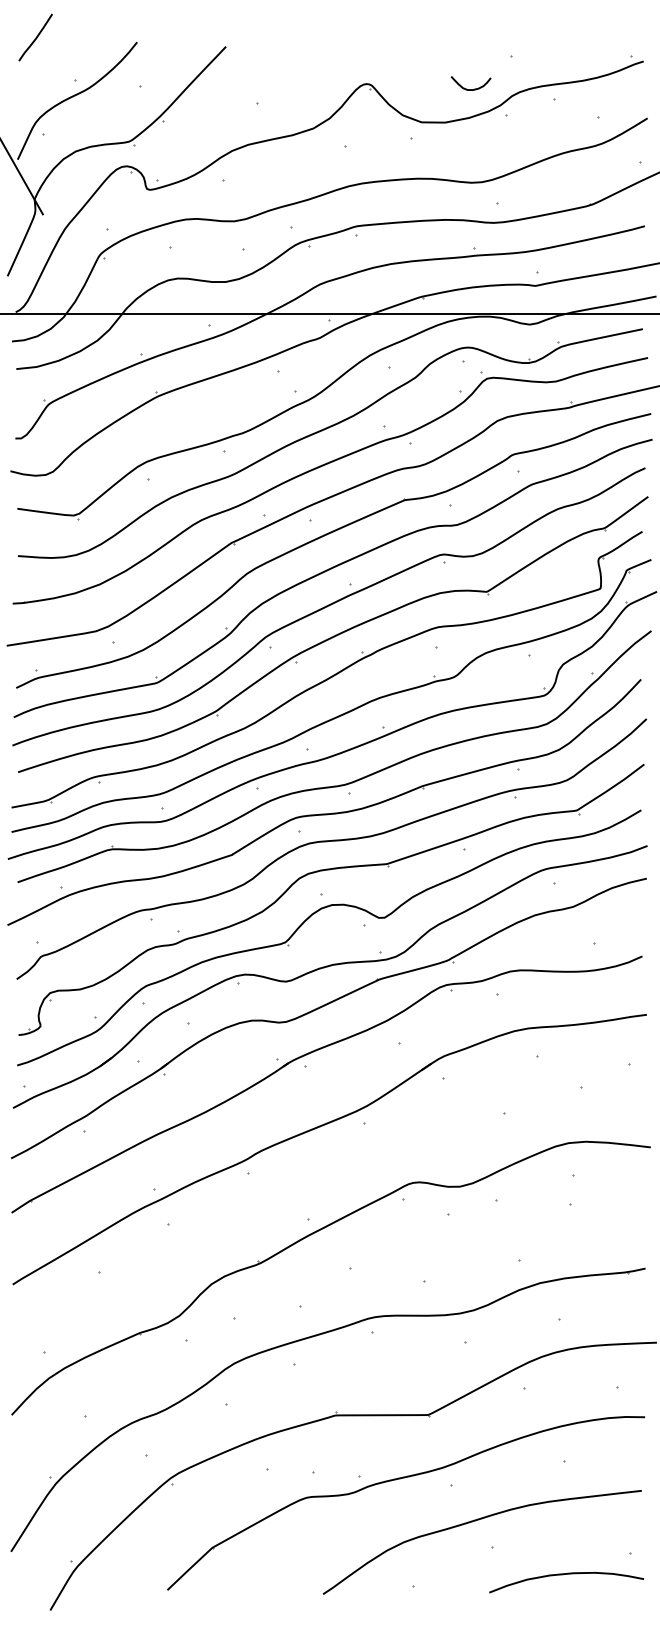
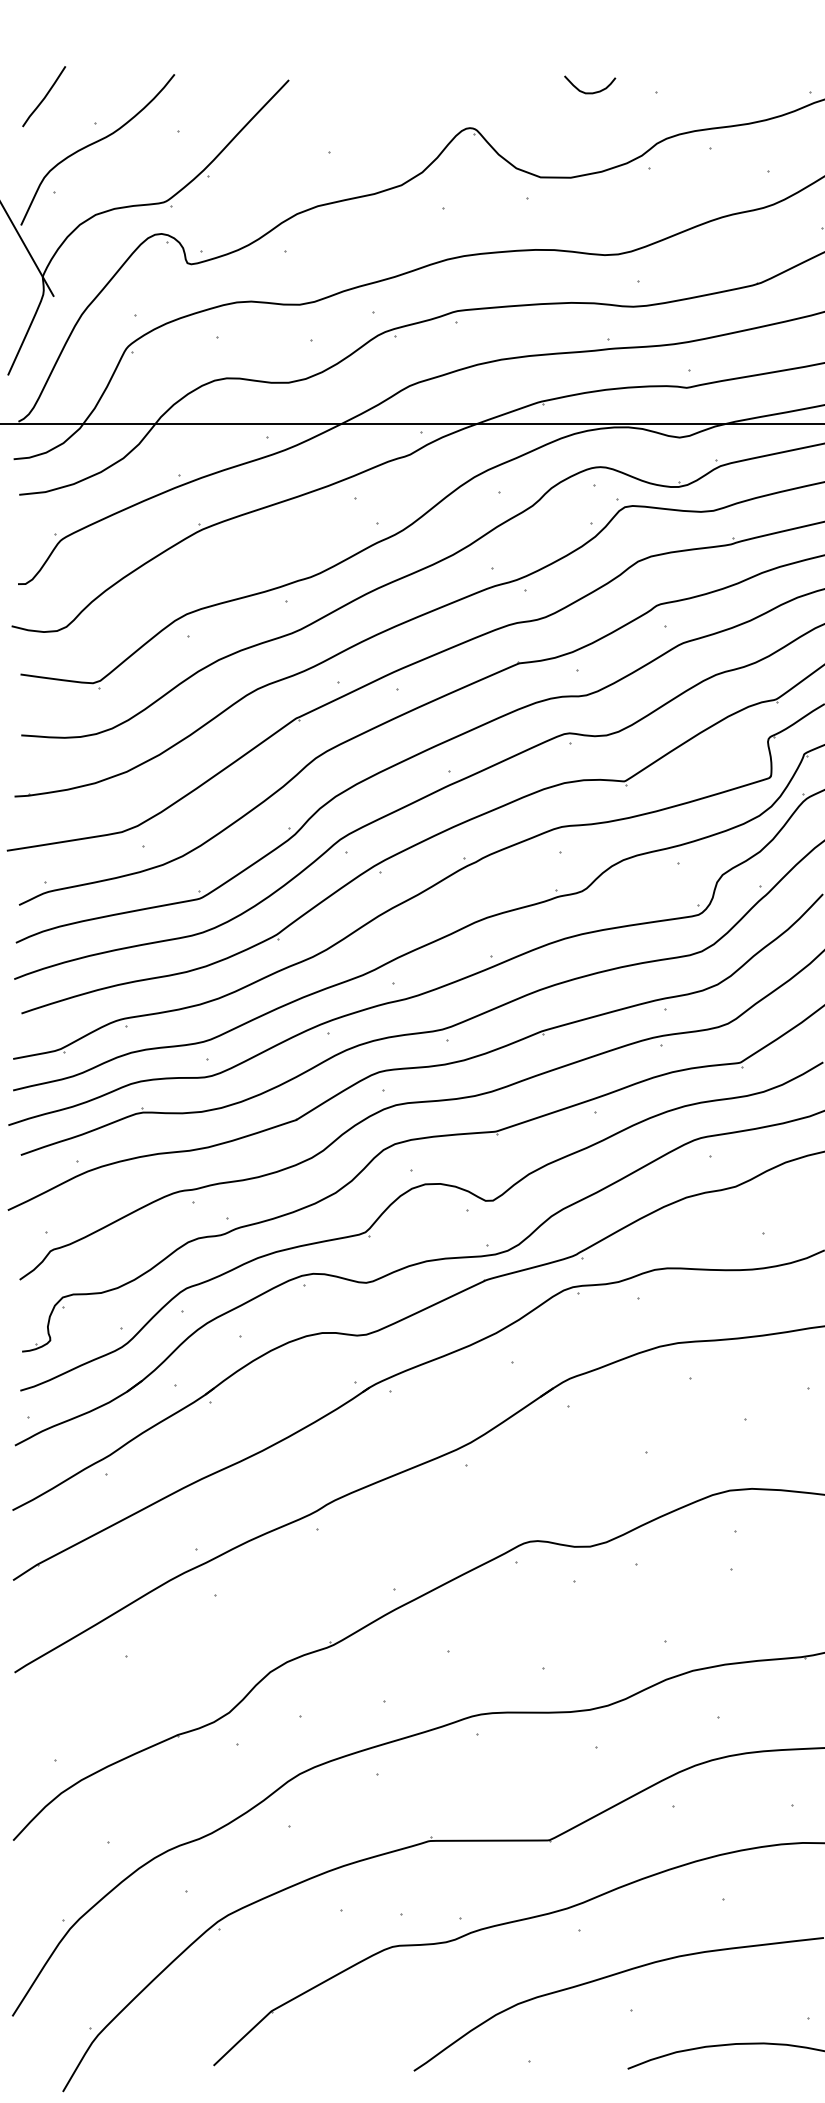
curve: (35, 37) -> (43, 96), moved
curve: (470, 89) -> (589, 92), moved

